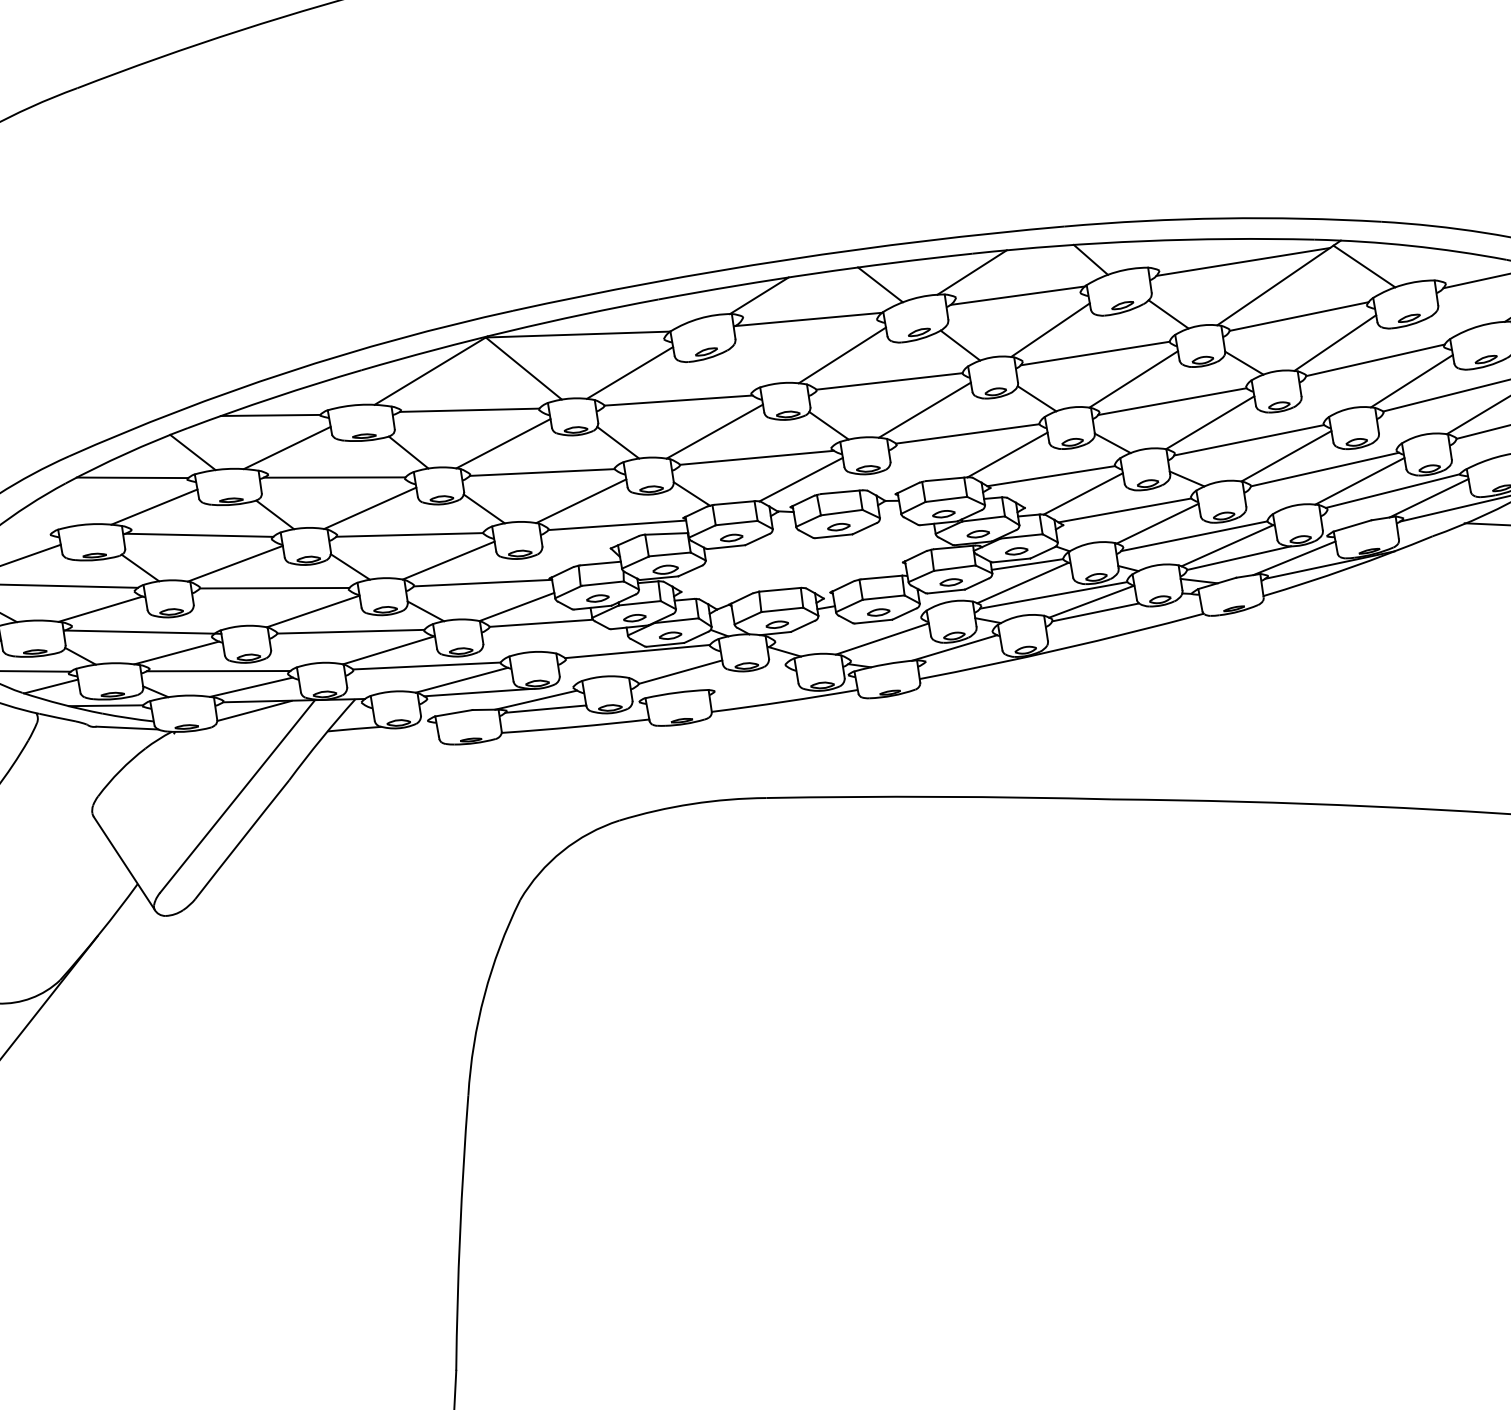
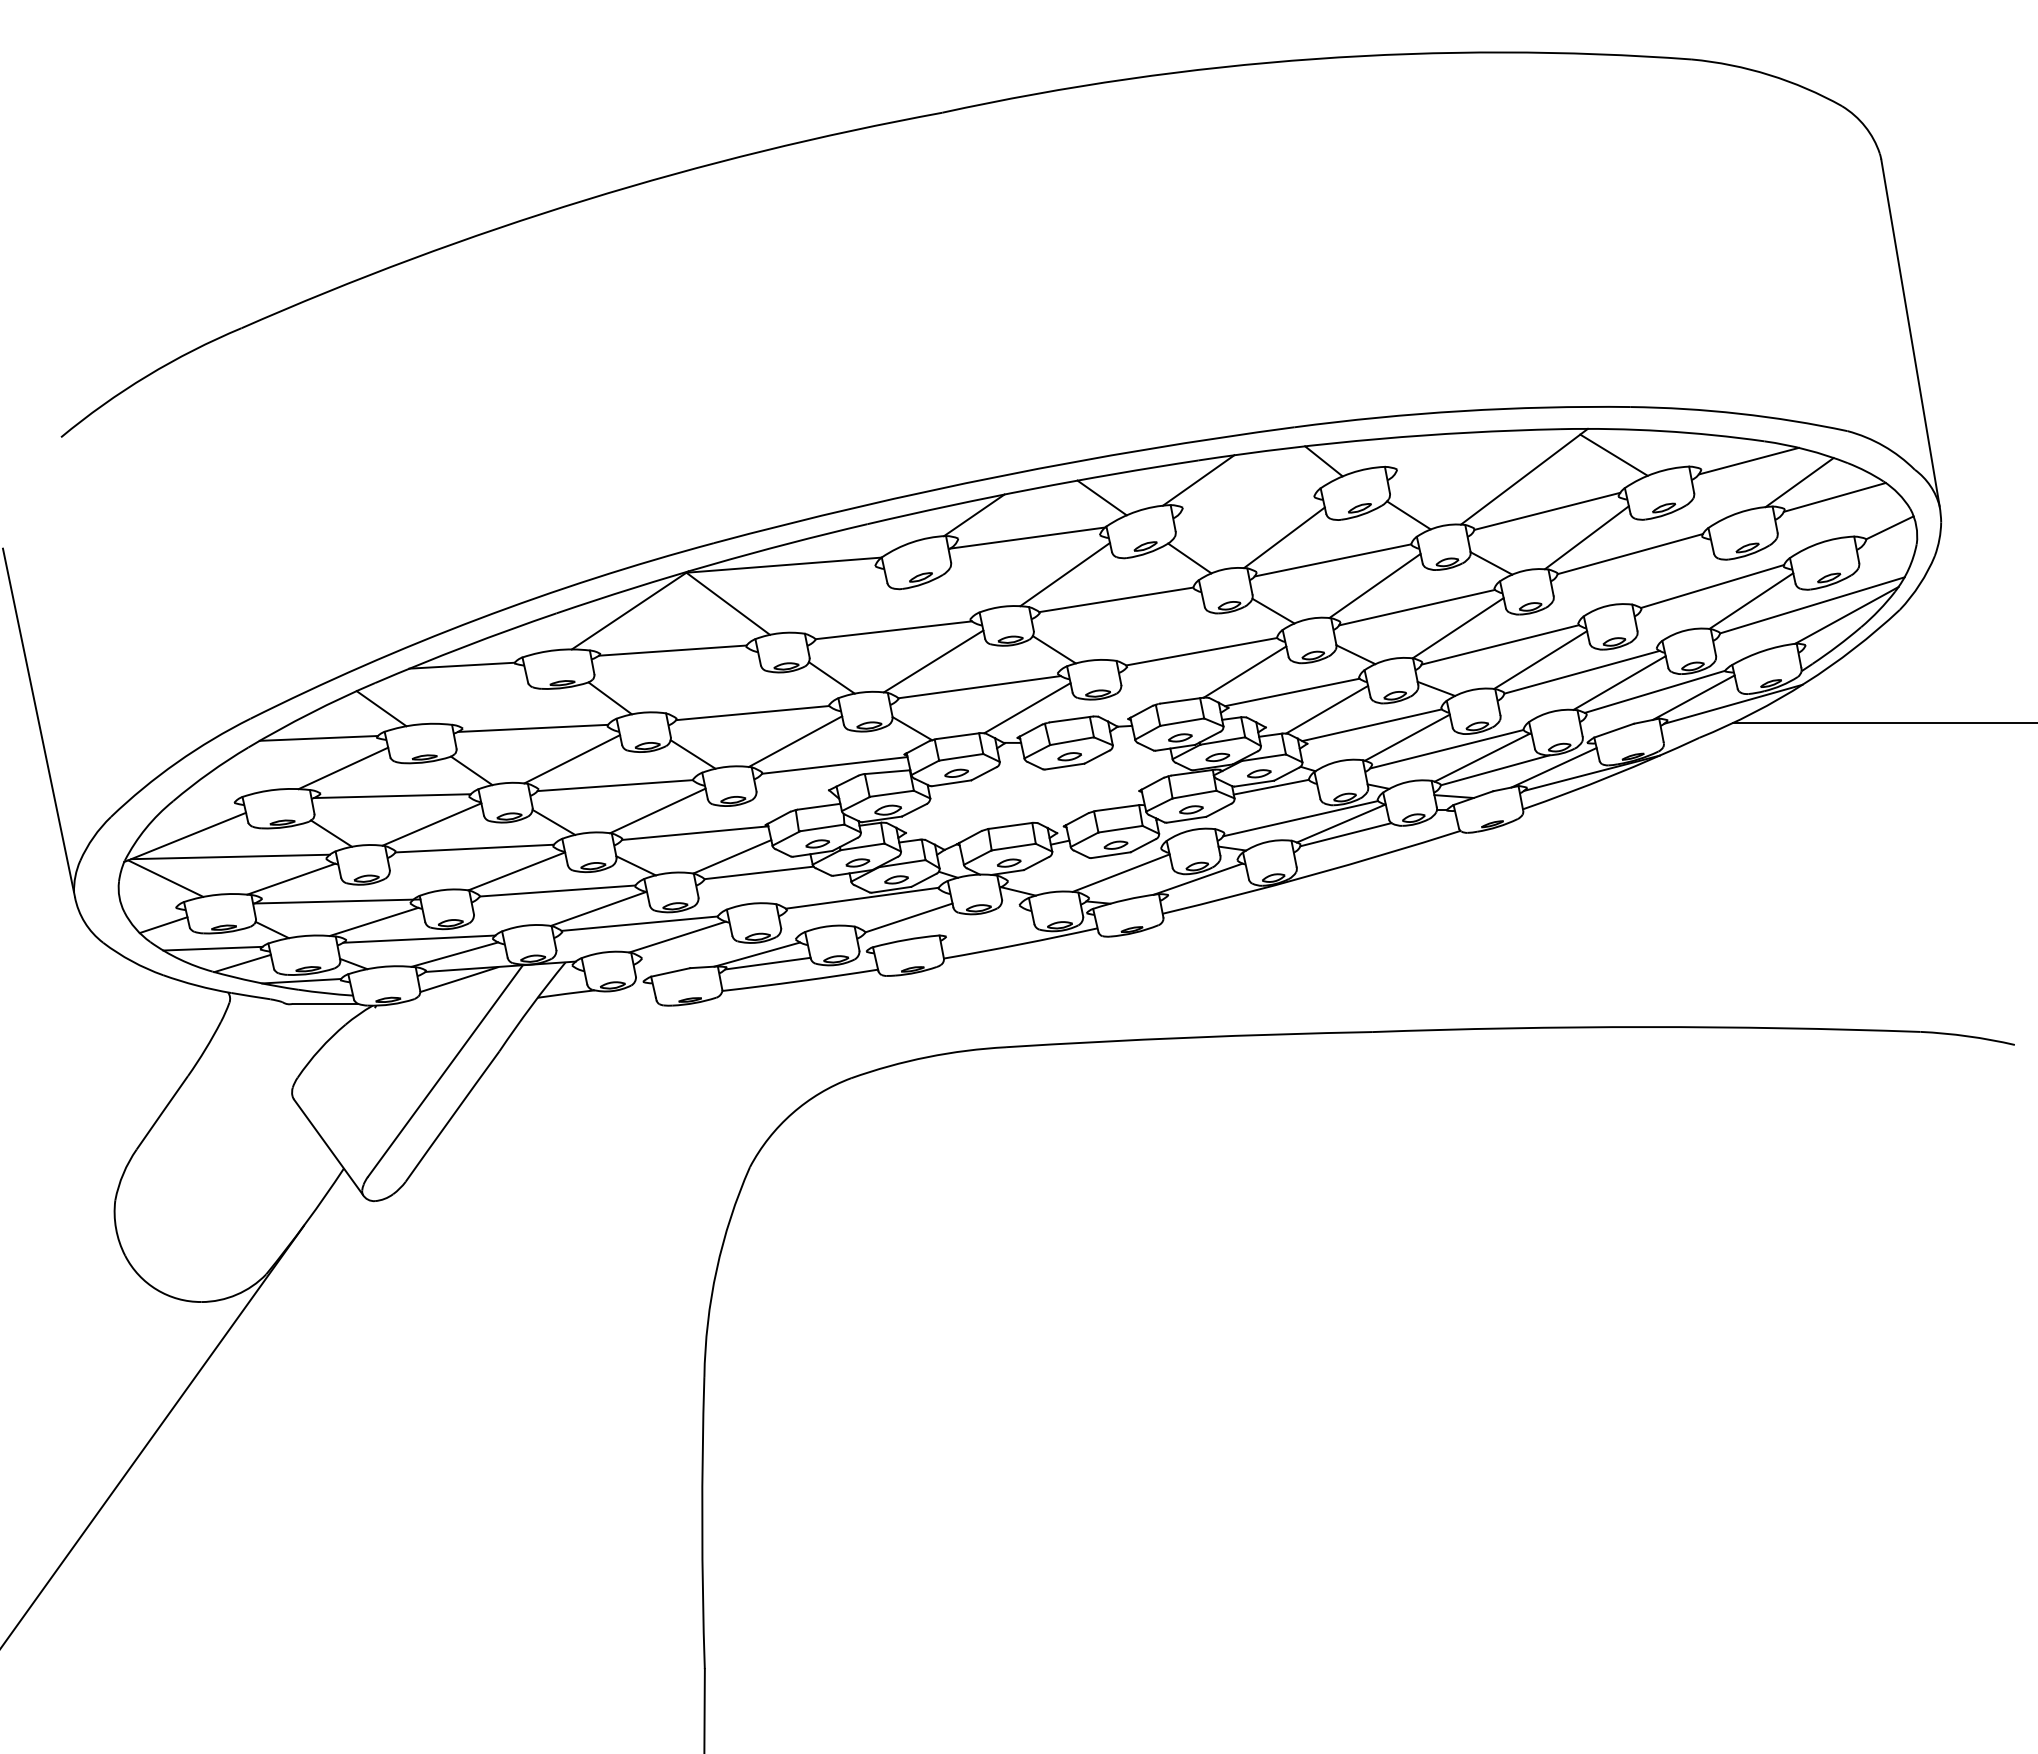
line: (1243, 262) -> (1485, 456), removed
line: (1017, 295) -> (1247, 502), removed
line: (629, 372) -> (840, 602), removed
line: (1411, 381) -> (1669, 574), removed
line: (924, 410) -> (1154, 628), removed
line: (502, 443) -> (709, 684), removed
line: (287, 447) -> (481, 698), removed
line: (1023, 582) -> (1267, 806), removed
line: (478, 691) -> (695, 948), removed

